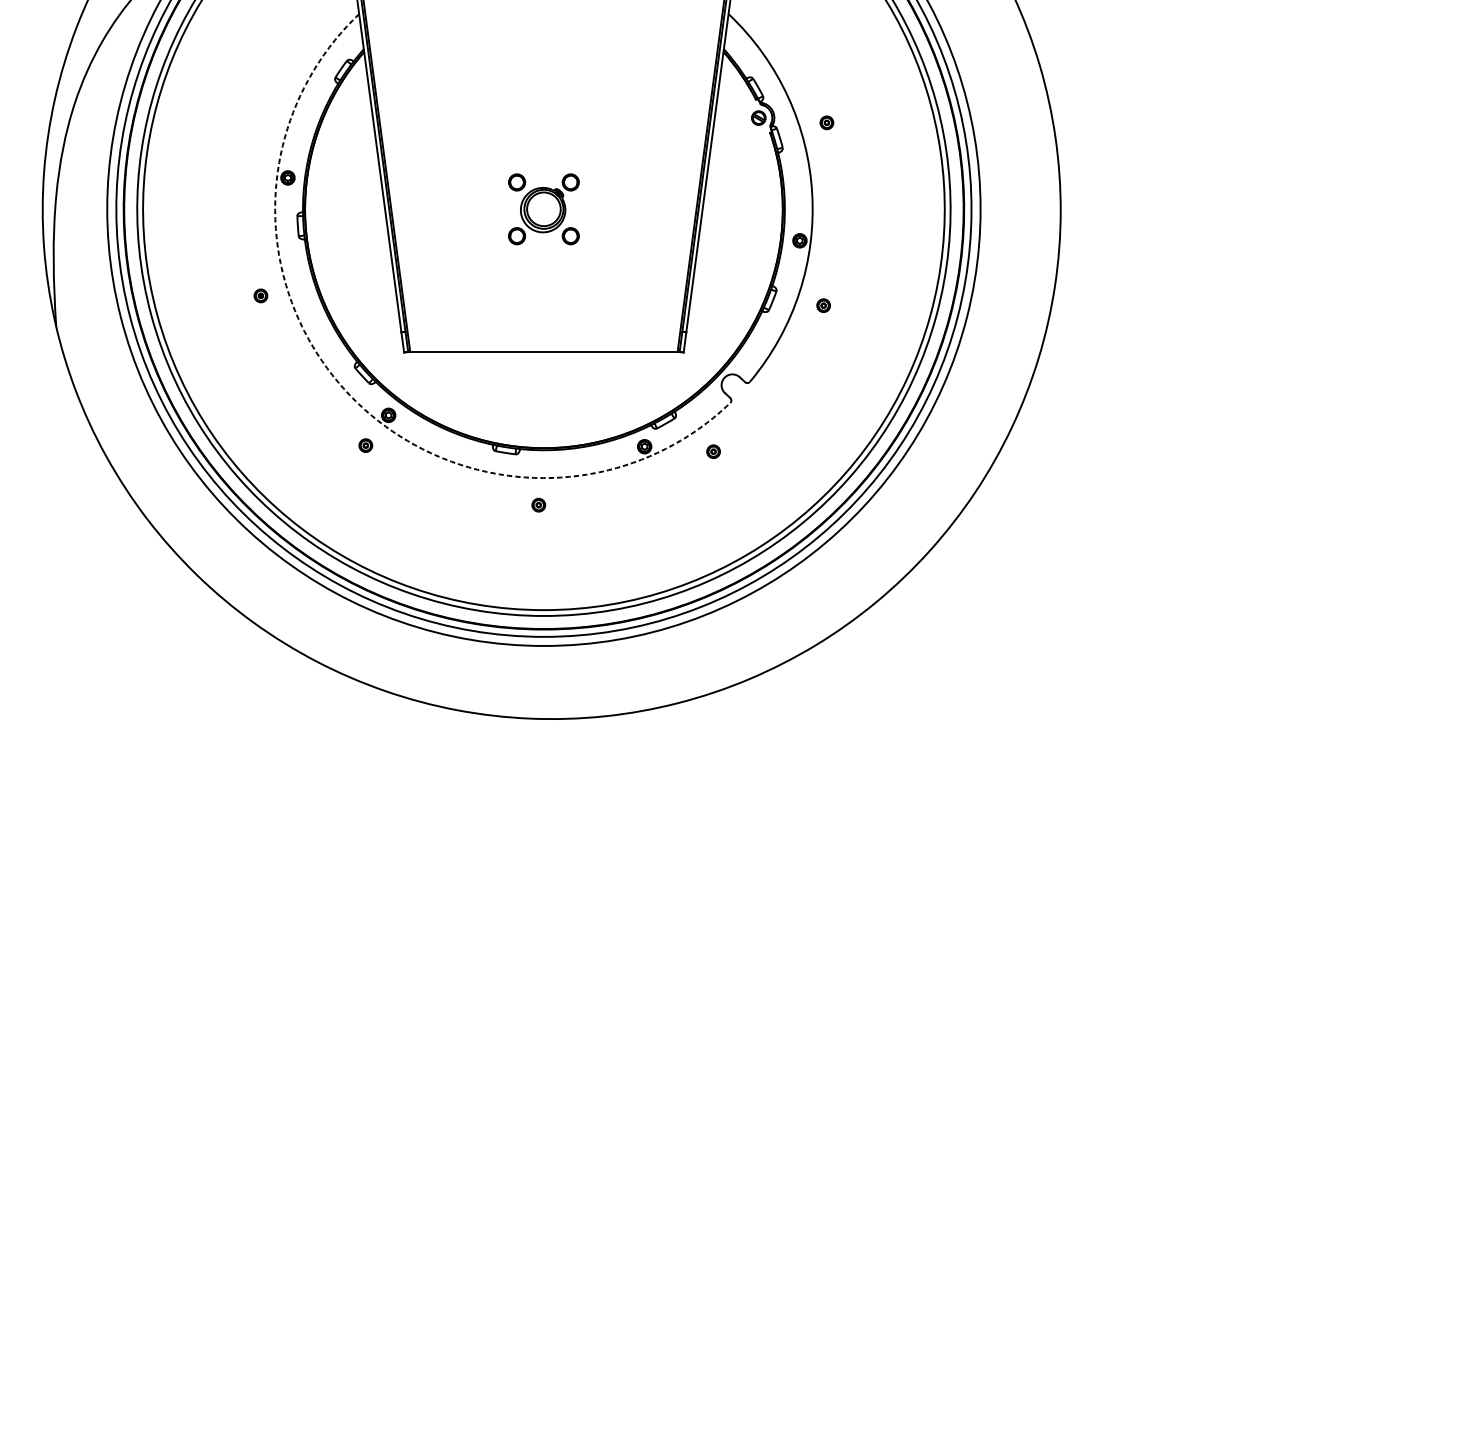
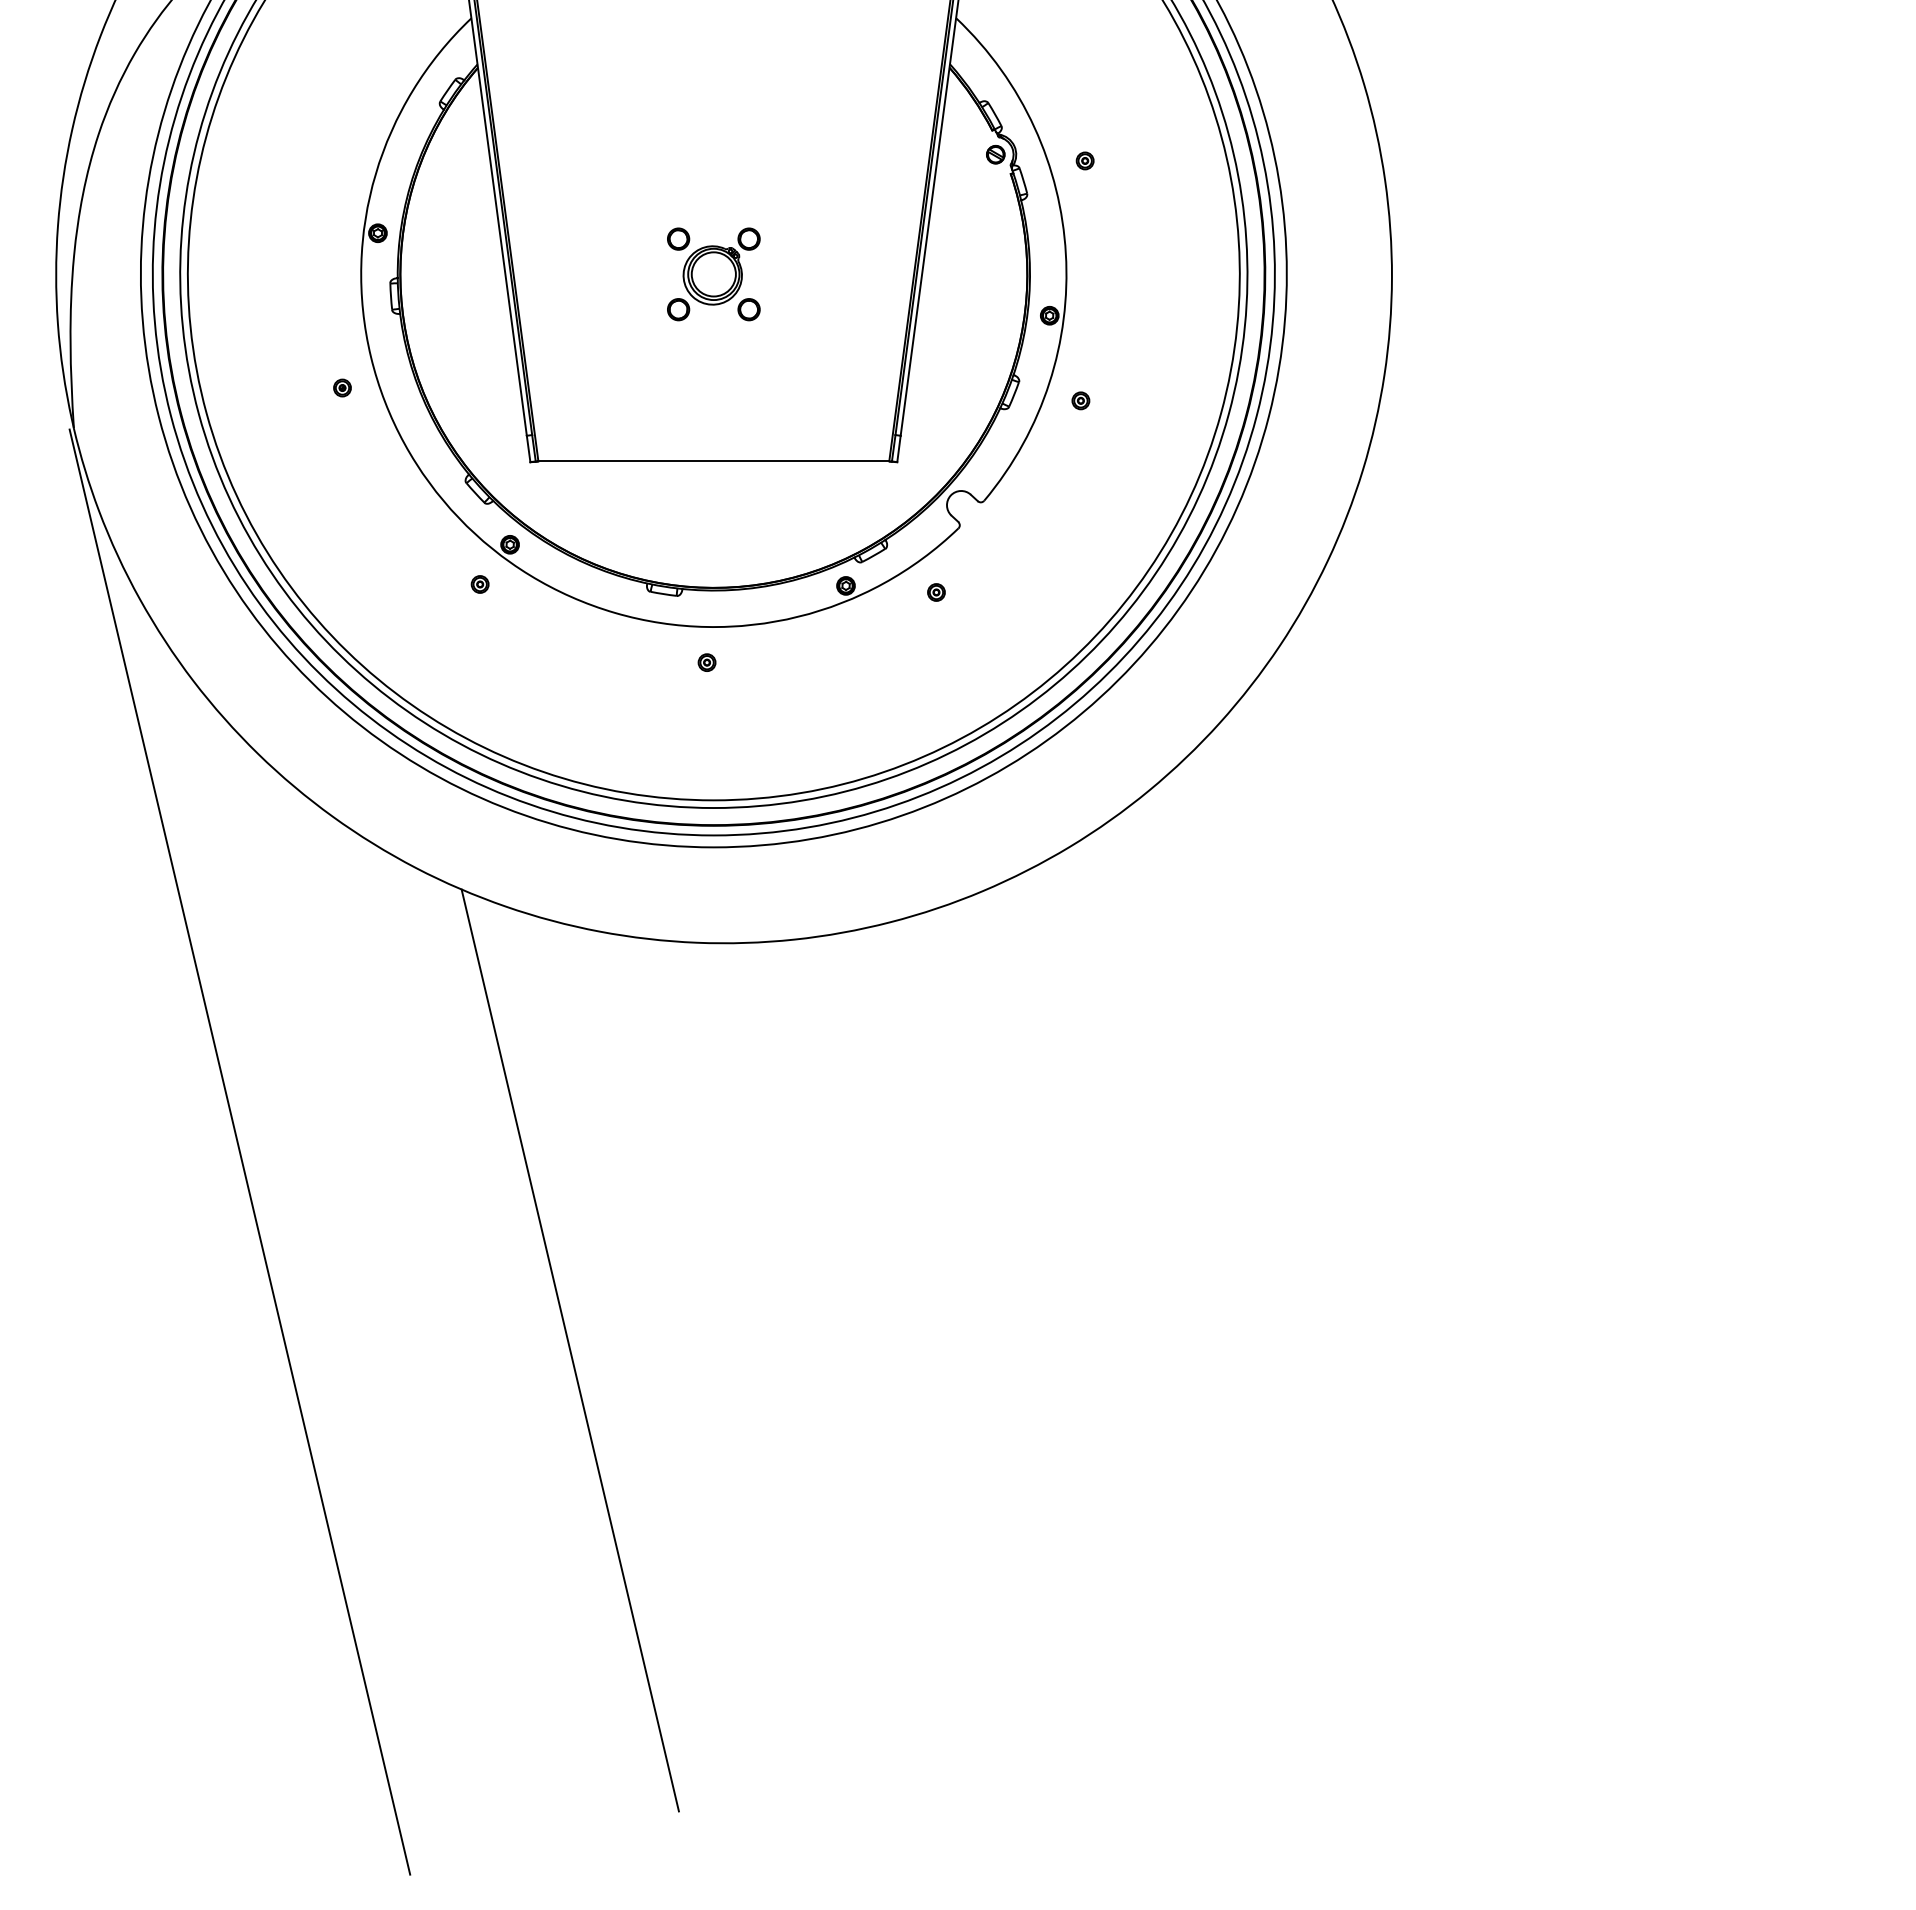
arc: (349, 394) -> (458, 517), dashed -> solid
line: (182, 877) -> (239, 1151), added
line: (433, 1029) -> (569, 1350), added

